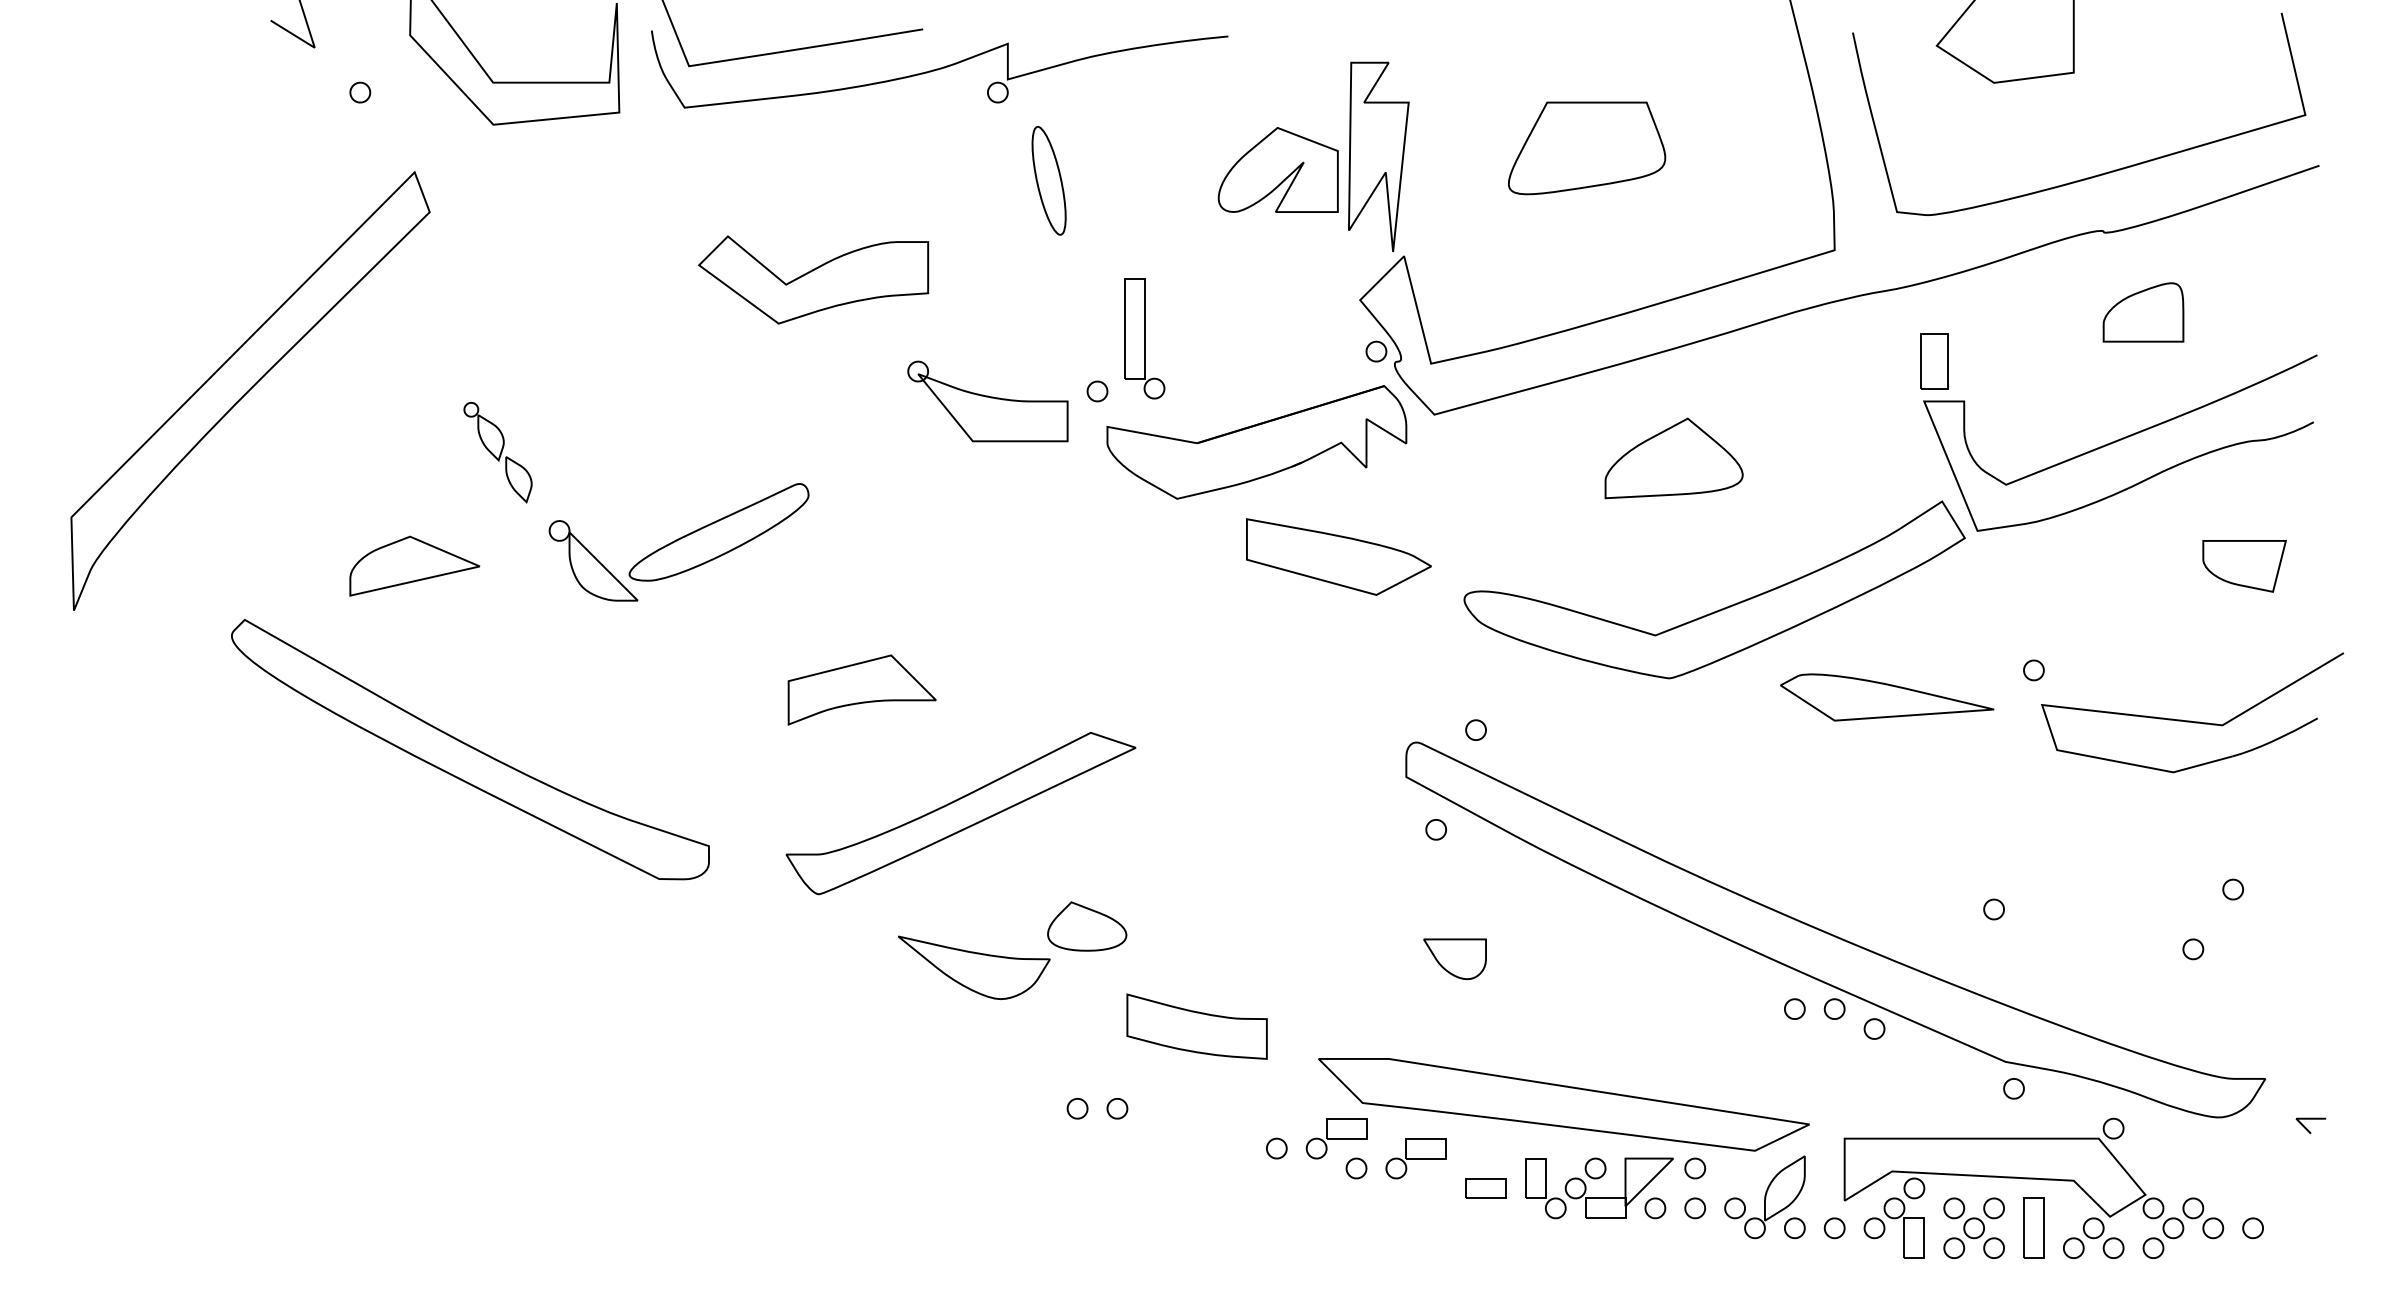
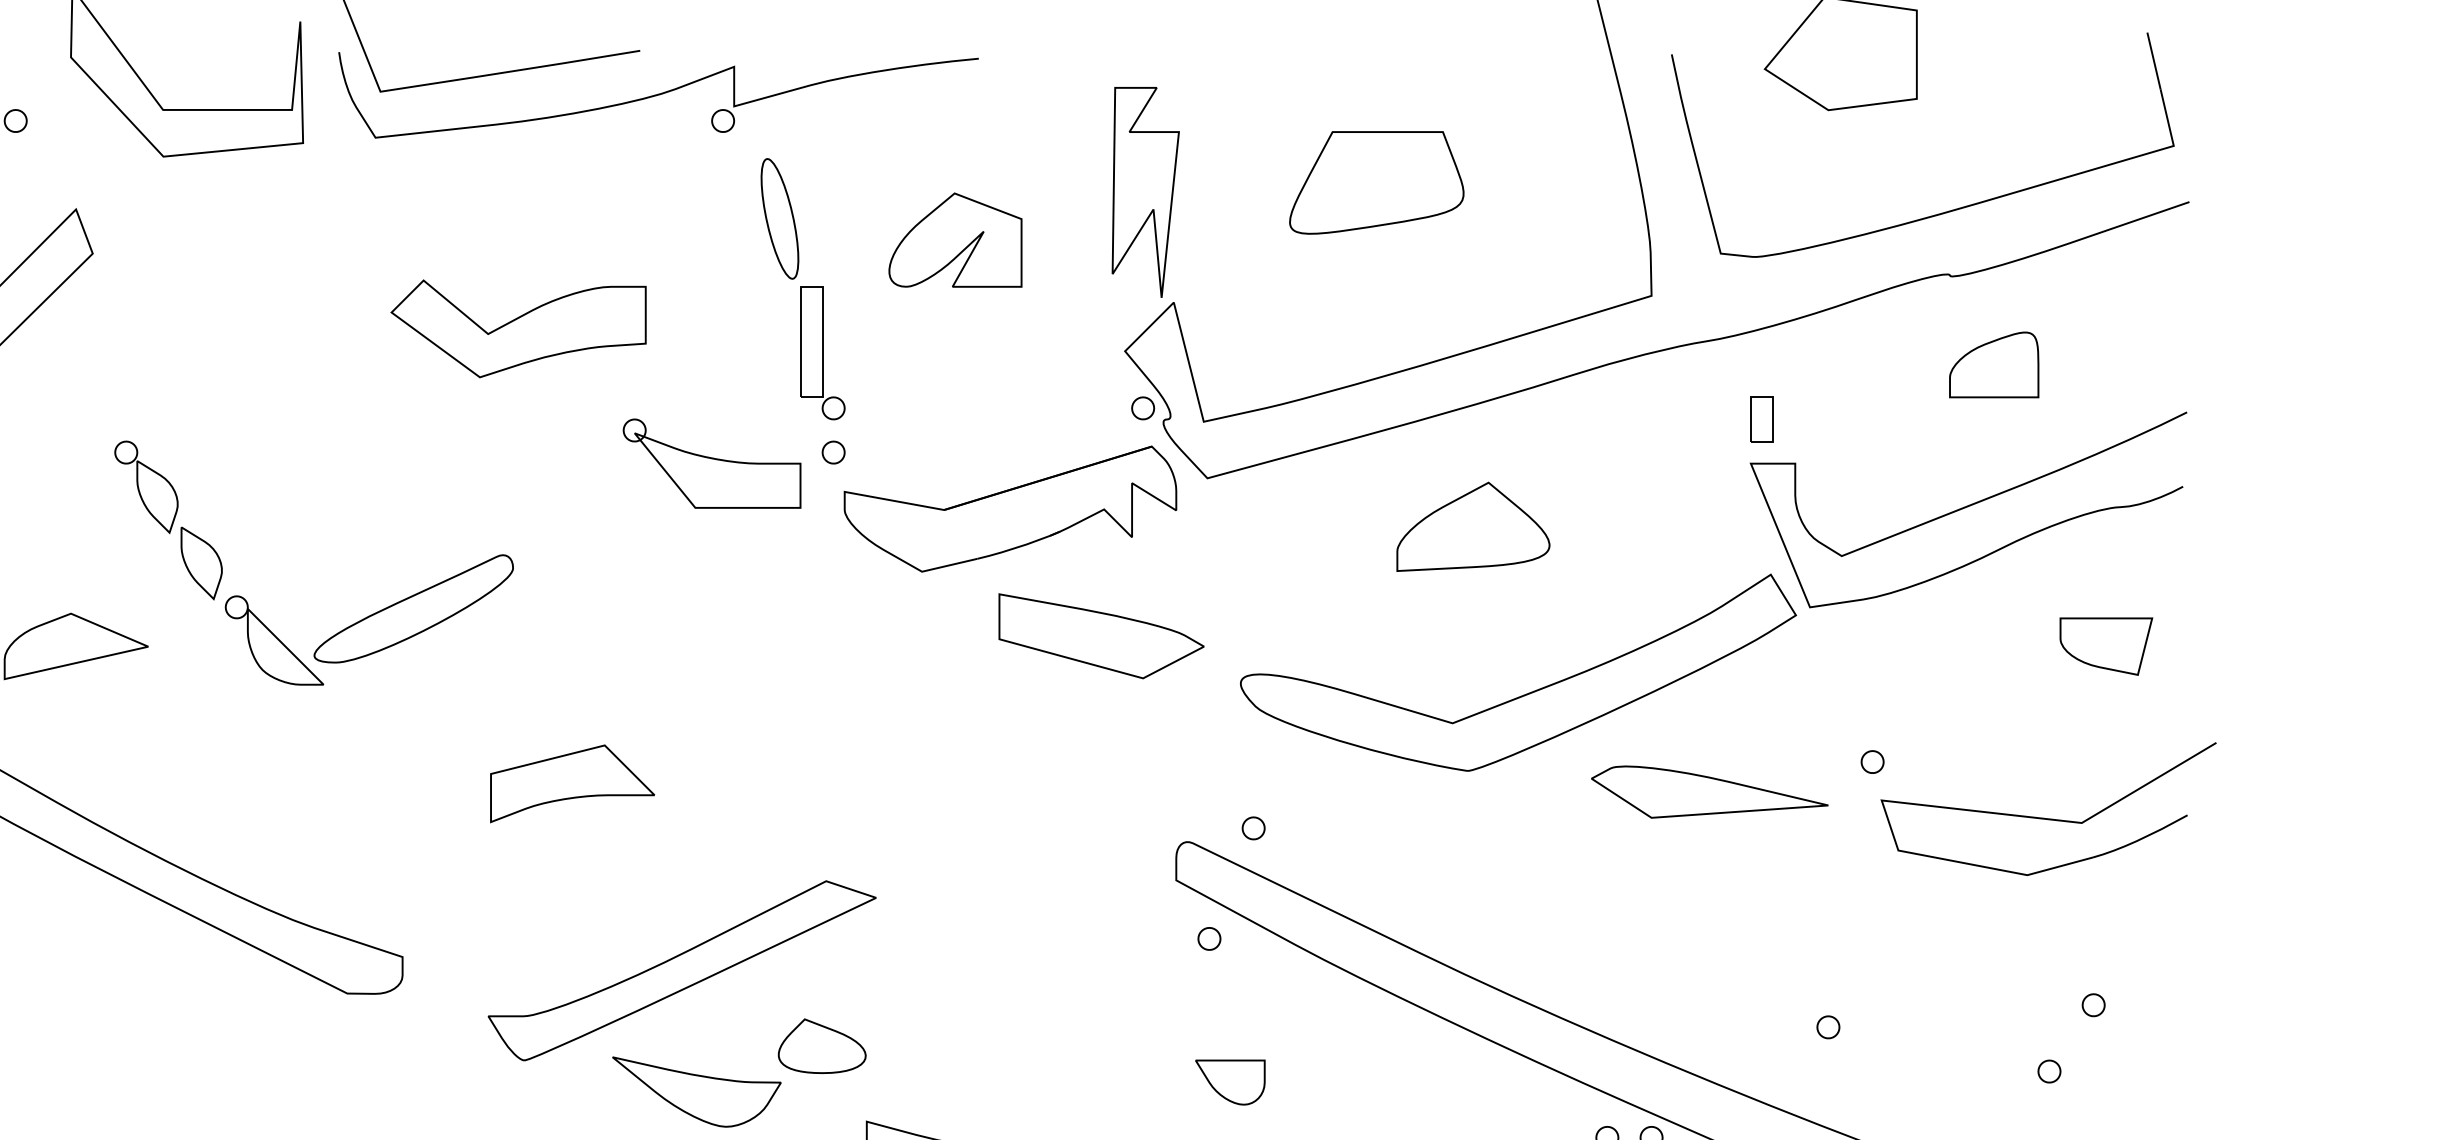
part: (1277, 169) -> (954, 239), moved
part: (1144, 338) -> (822, 352), moved
part: (1933, 361) -> (1761, 419), size x0.71
part: (497, 452) -> (167, 520), size x1.43
part: (960, 813) -> (681, 970), moved

